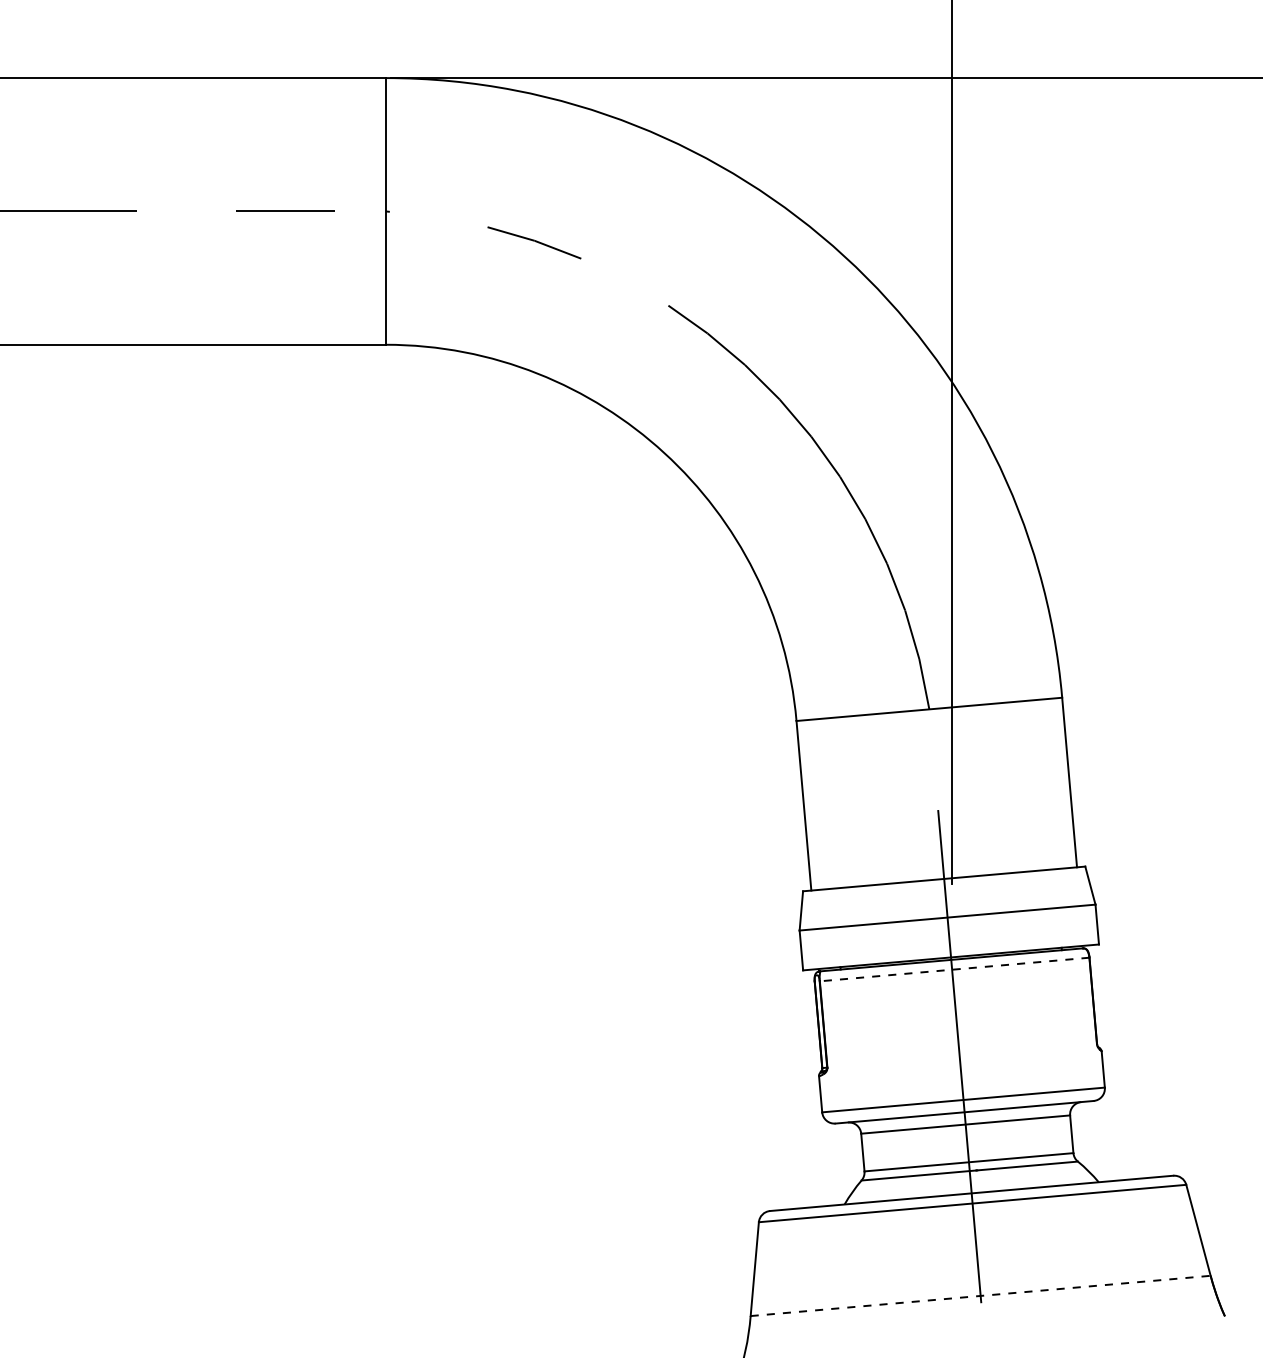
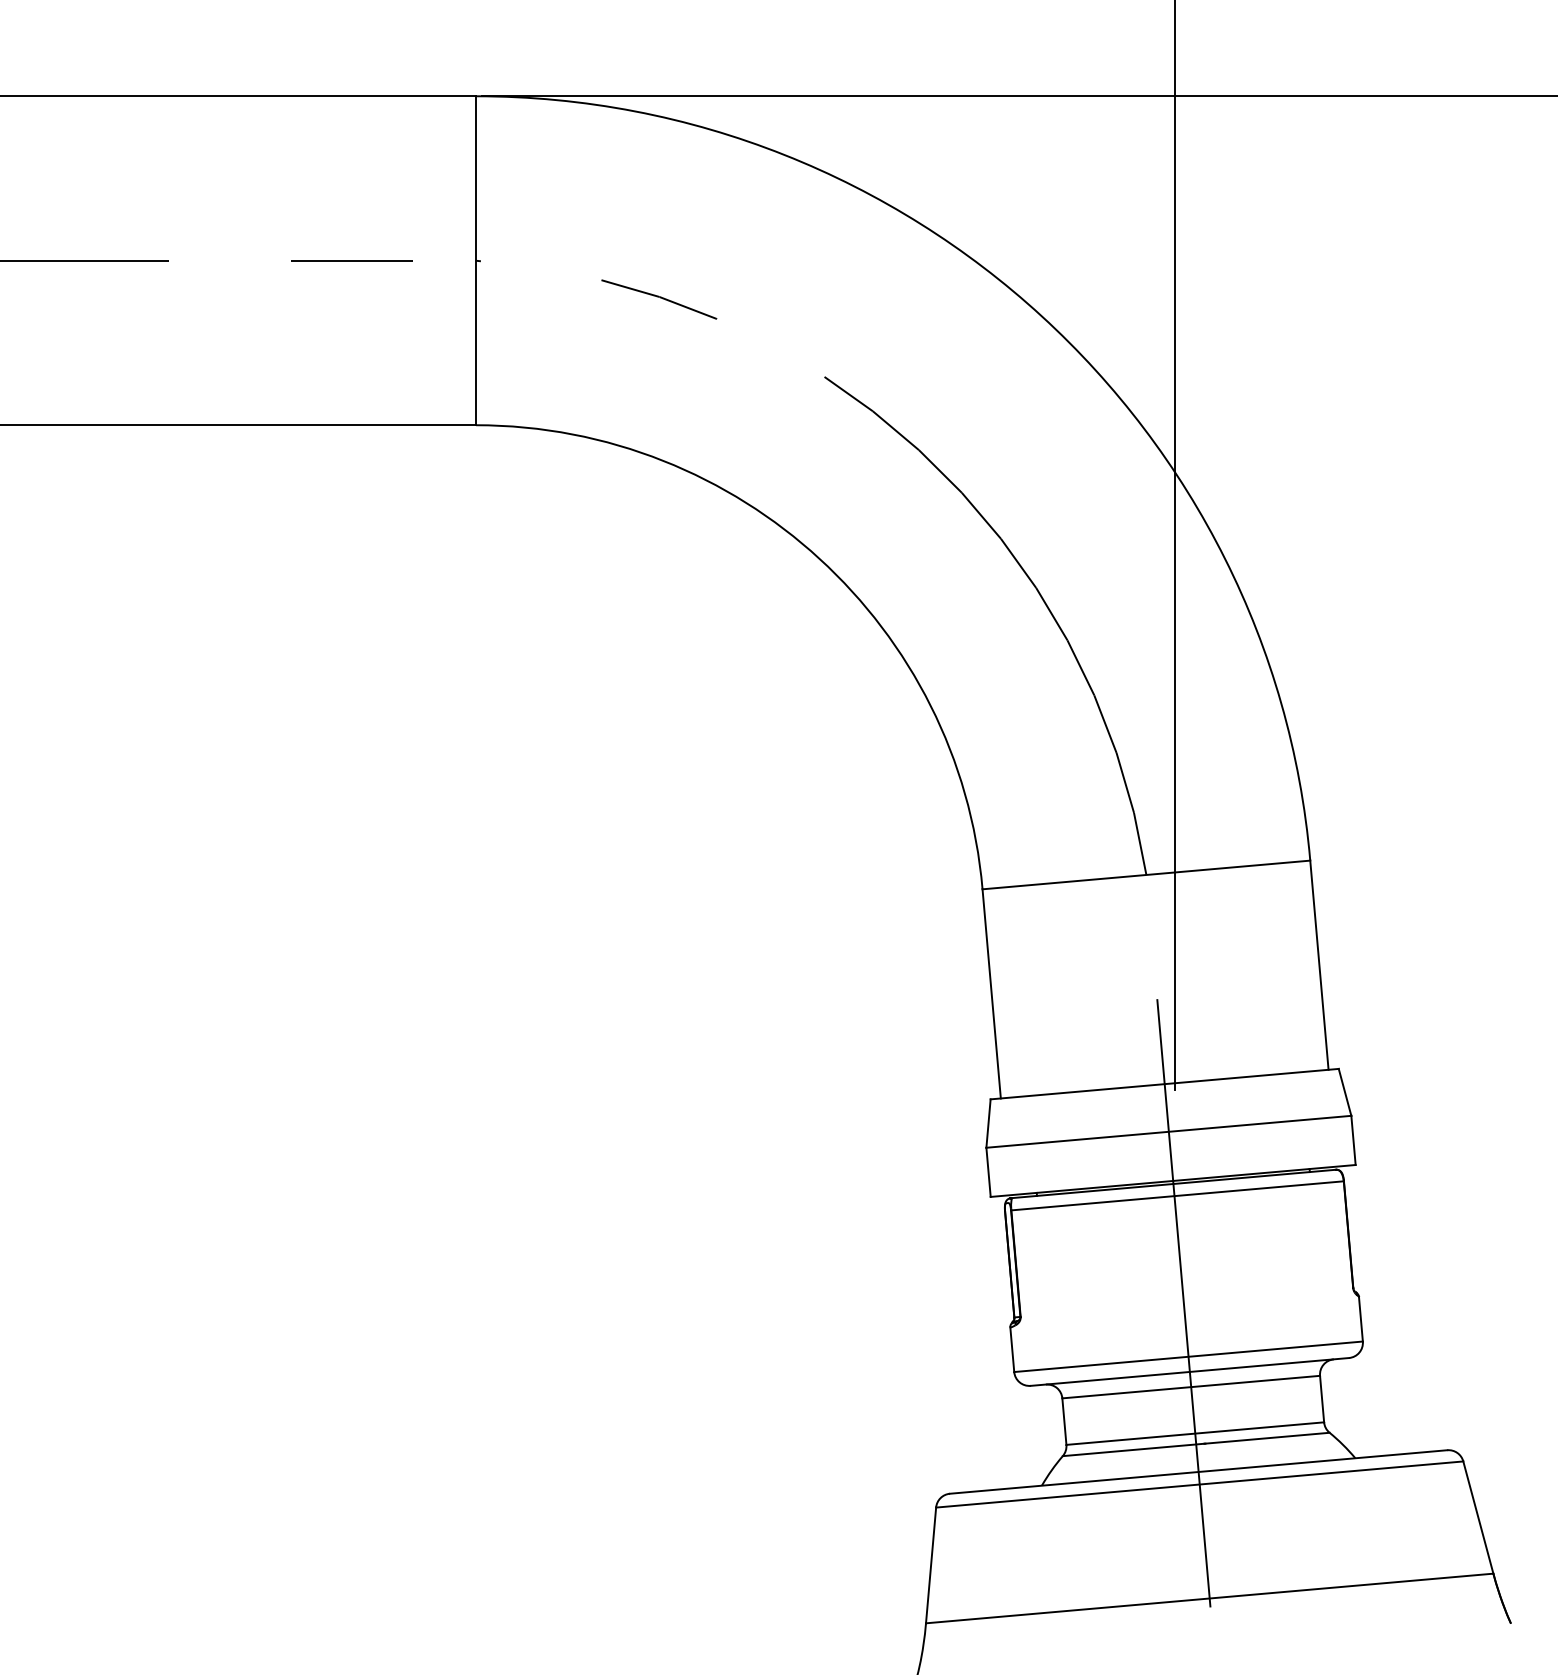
line: (954, 969) -> (1177, 1195), dashed -> solid
line: (980, 1295) -> (1209, 1597), dashed -> solid

